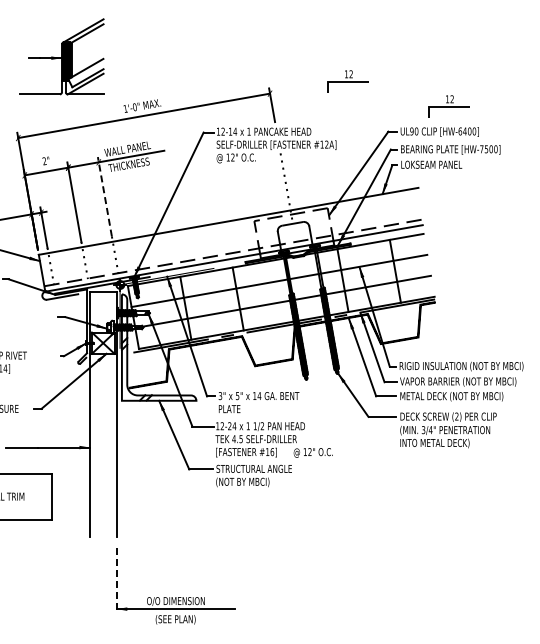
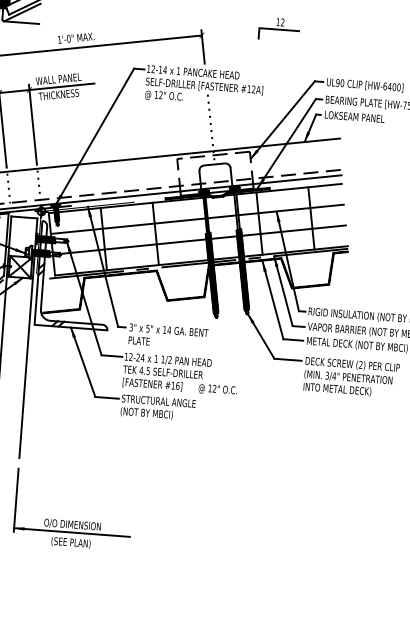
part: (448, 106) -> (375, 61), removed
line: (104, 196) -> (32, 123), dashed -> solid
line: (116, 581) -> (15, 501), dashed -> solid

